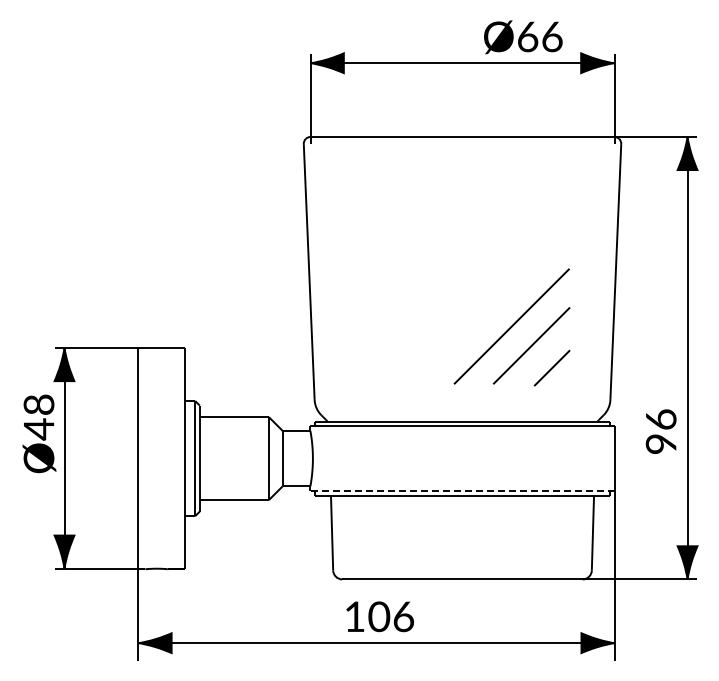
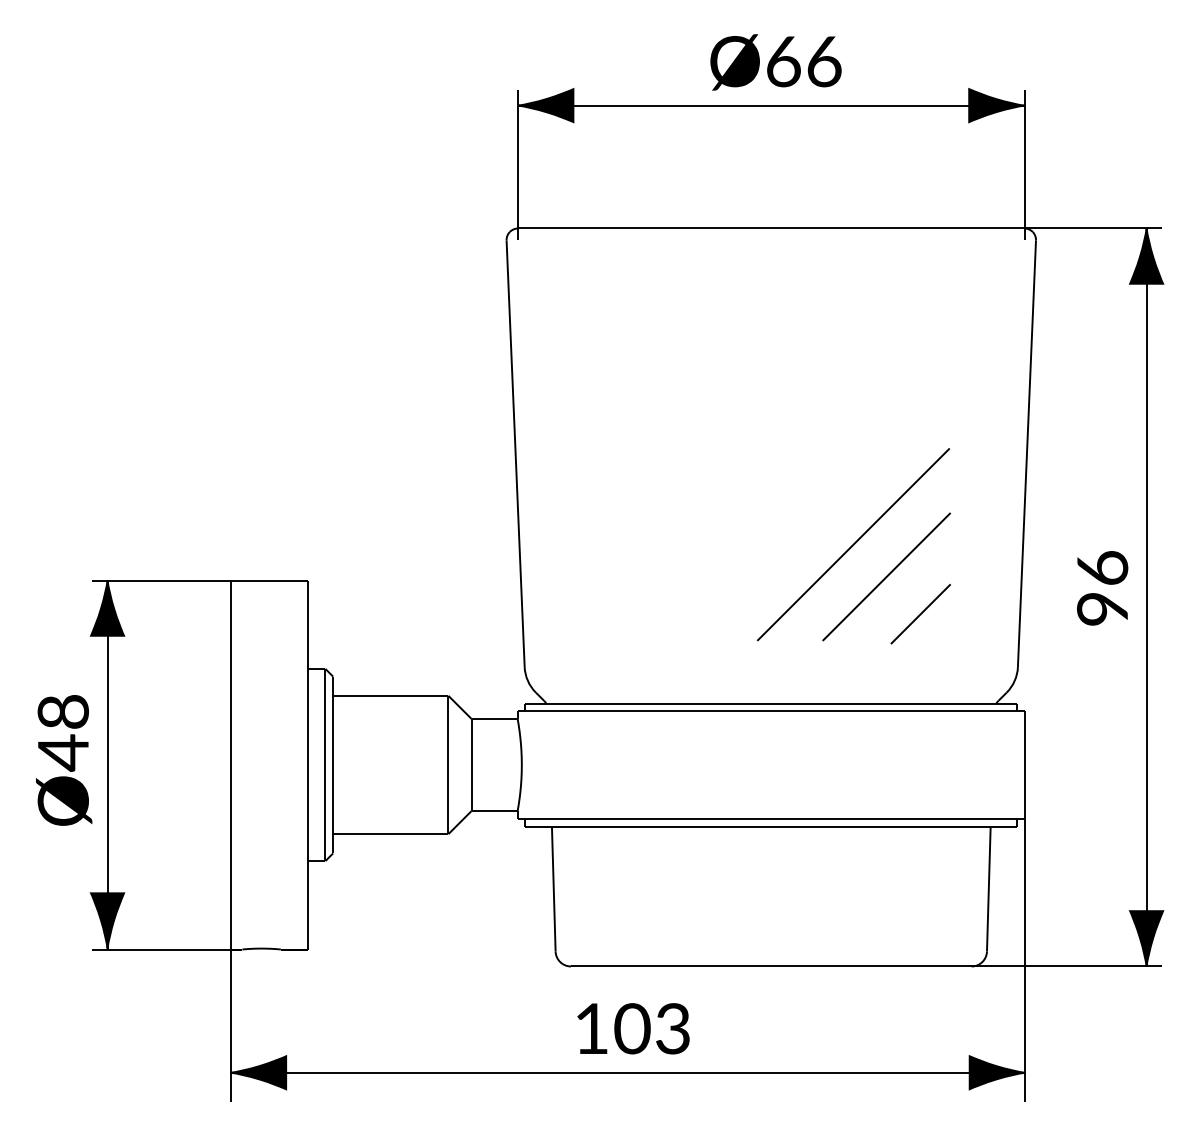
text: (523, 37) -> (776, 62), moved
text: (660, 431) -> (1101, 588), moved
text: (39, 433) -> (64, 759), moved
line: (462, 490) -> (771, 818), dashed -> solid
text: (403, 616) -> (672, 1028), 106 -> 103

